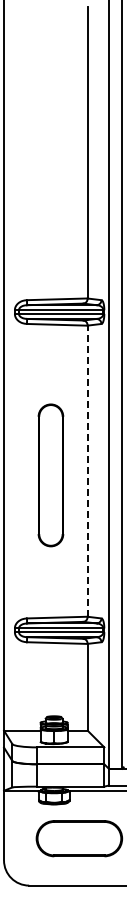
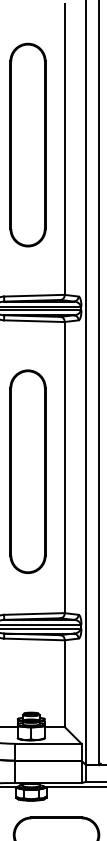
part: (50, 148) -> (27, 144), added
line: (87, 471) -> (64, 467), dashed -> solid
part: (50, 475) -> (27, 471), size x1.43

